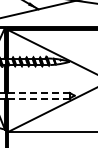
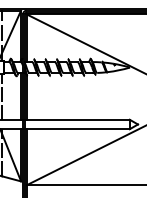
line: (37, 92) -> (75, 119), dashed -> solid
line: (37, 98) -> (75, 129), dashed -> solid

